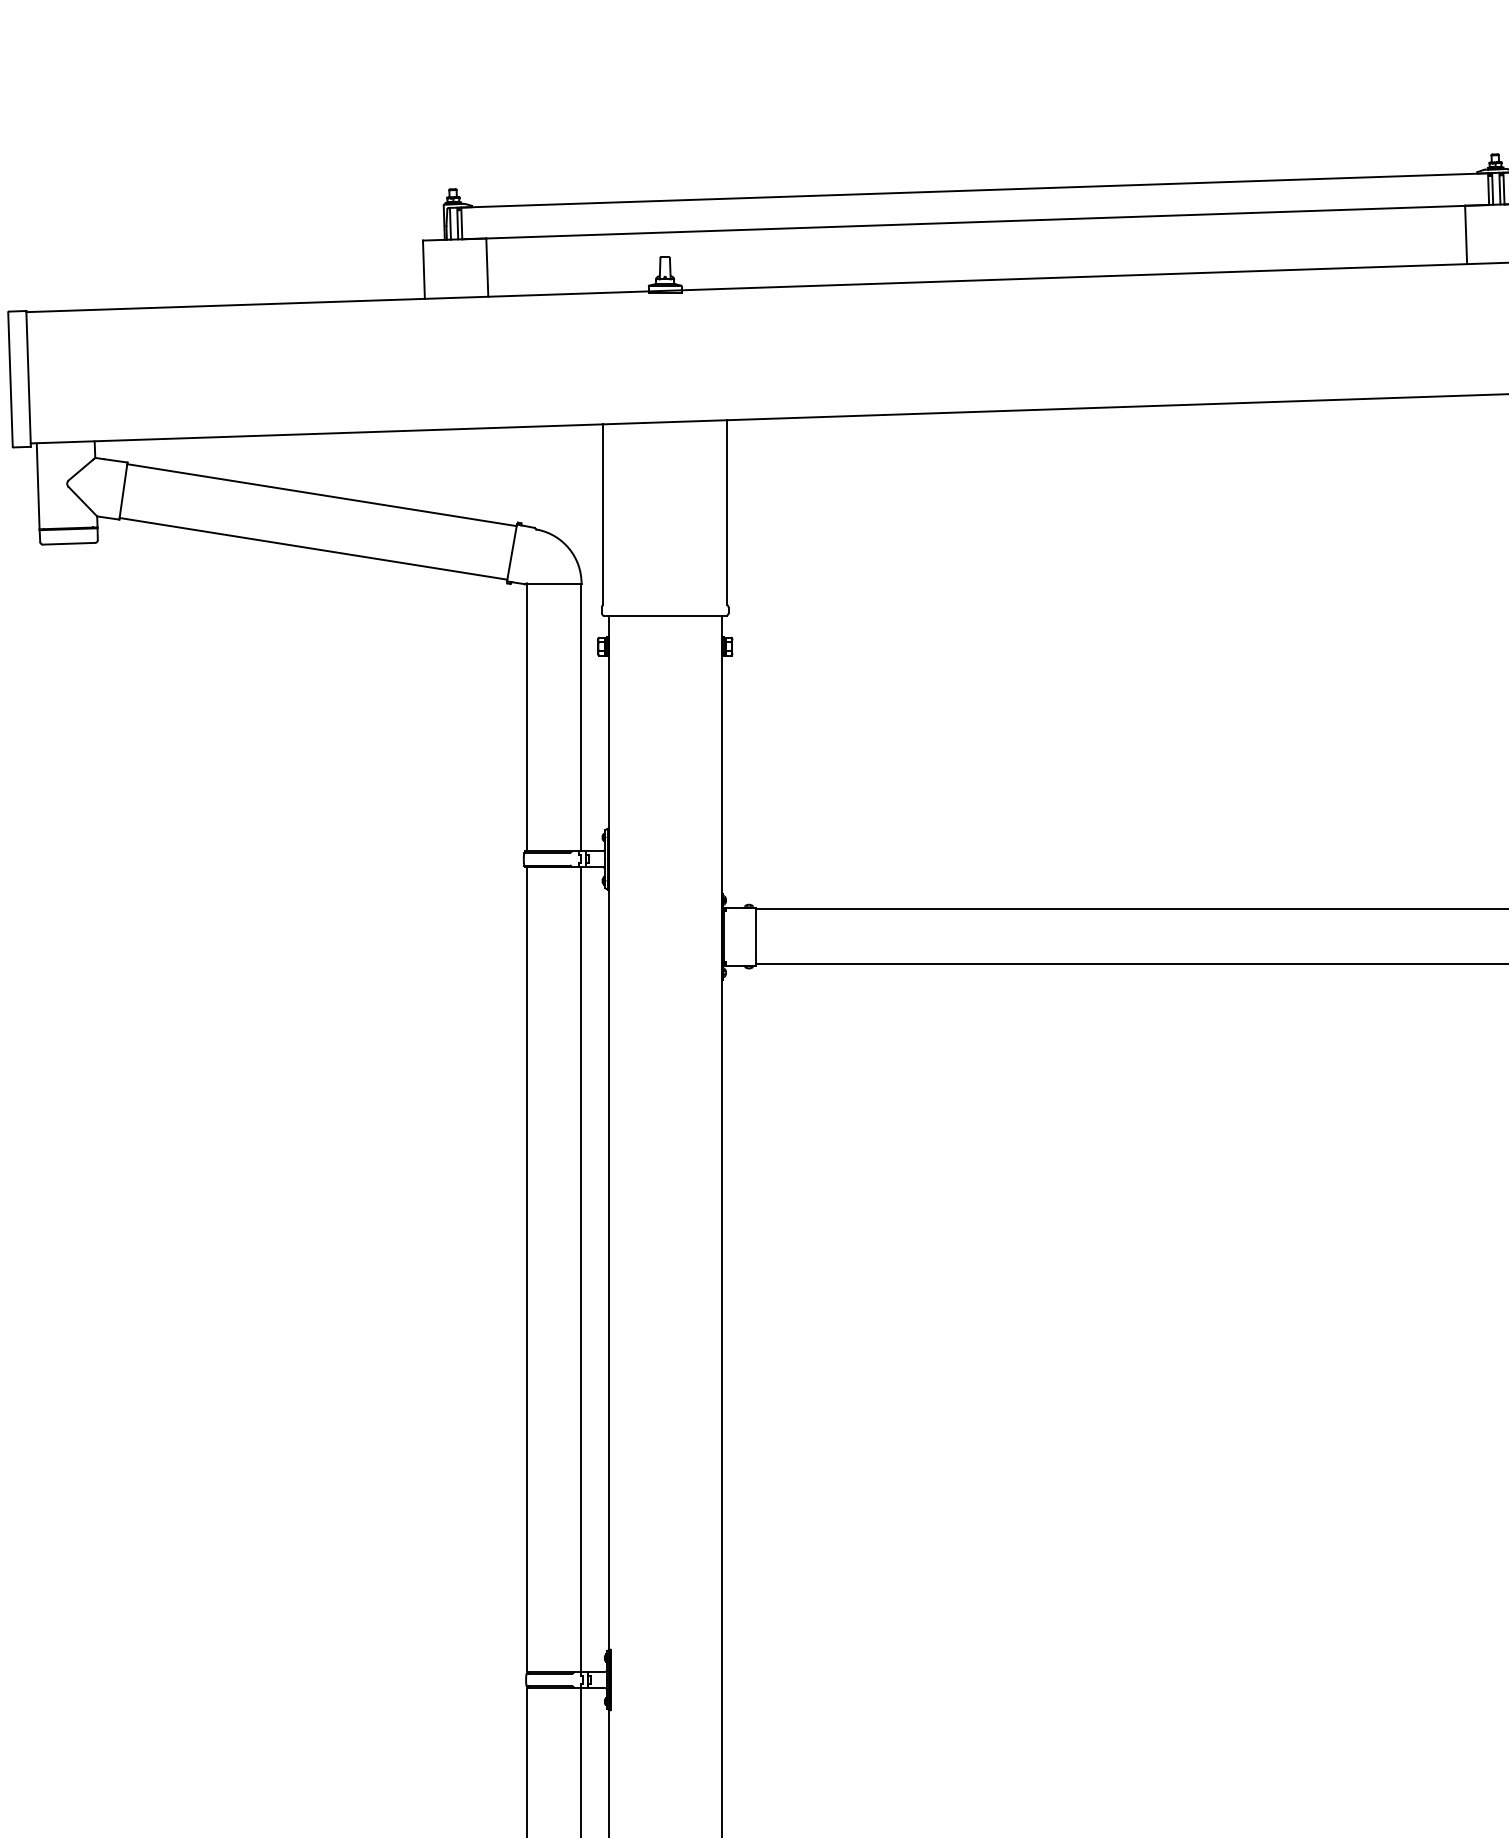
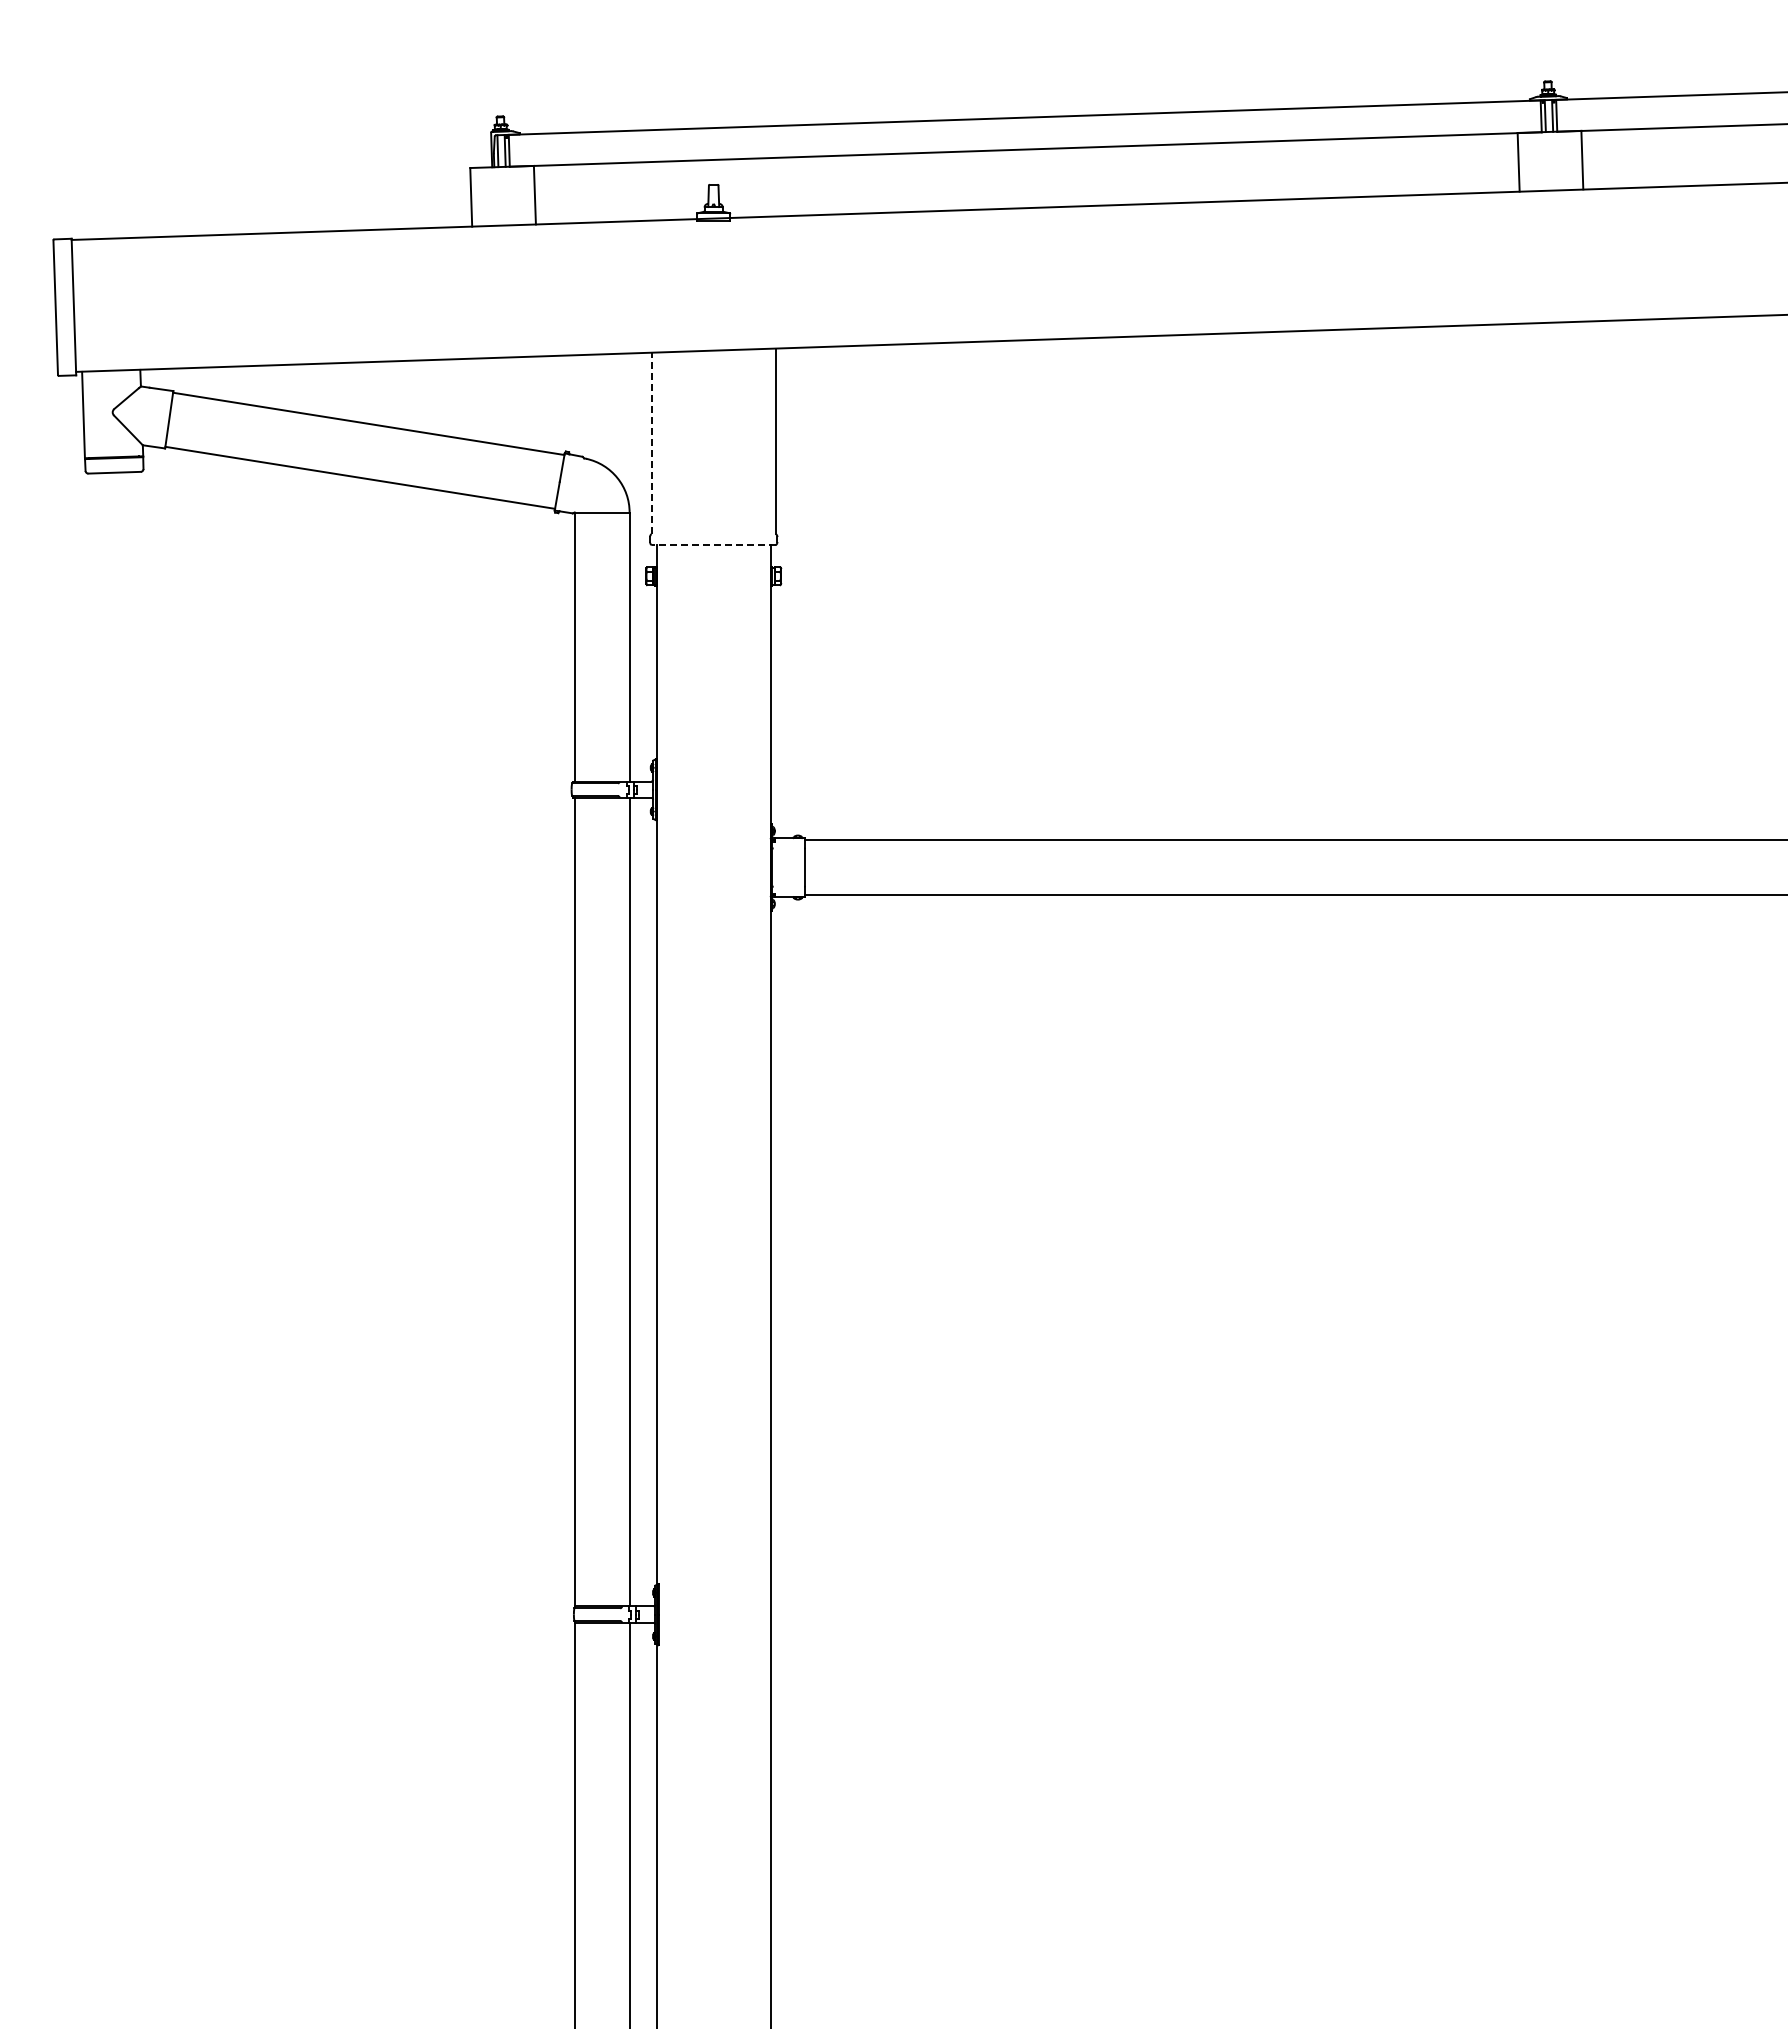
line: (603, 514) -> (651, 443), solid -> dashed
line: (664, 616) -> (713, 545), solid -> dashed

